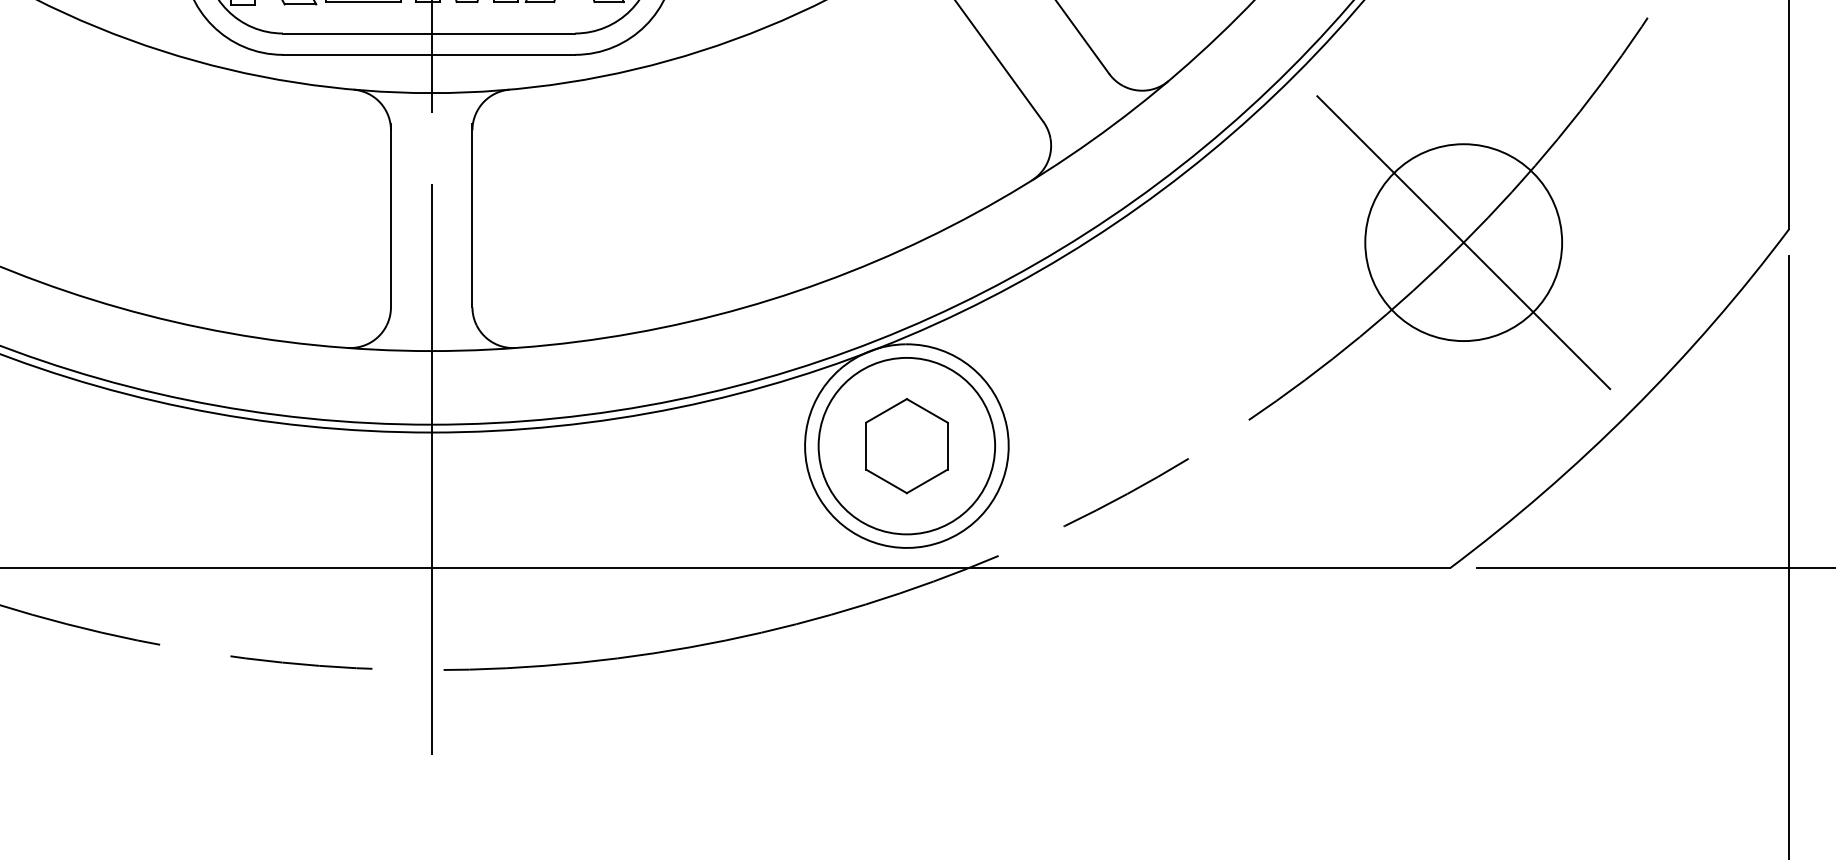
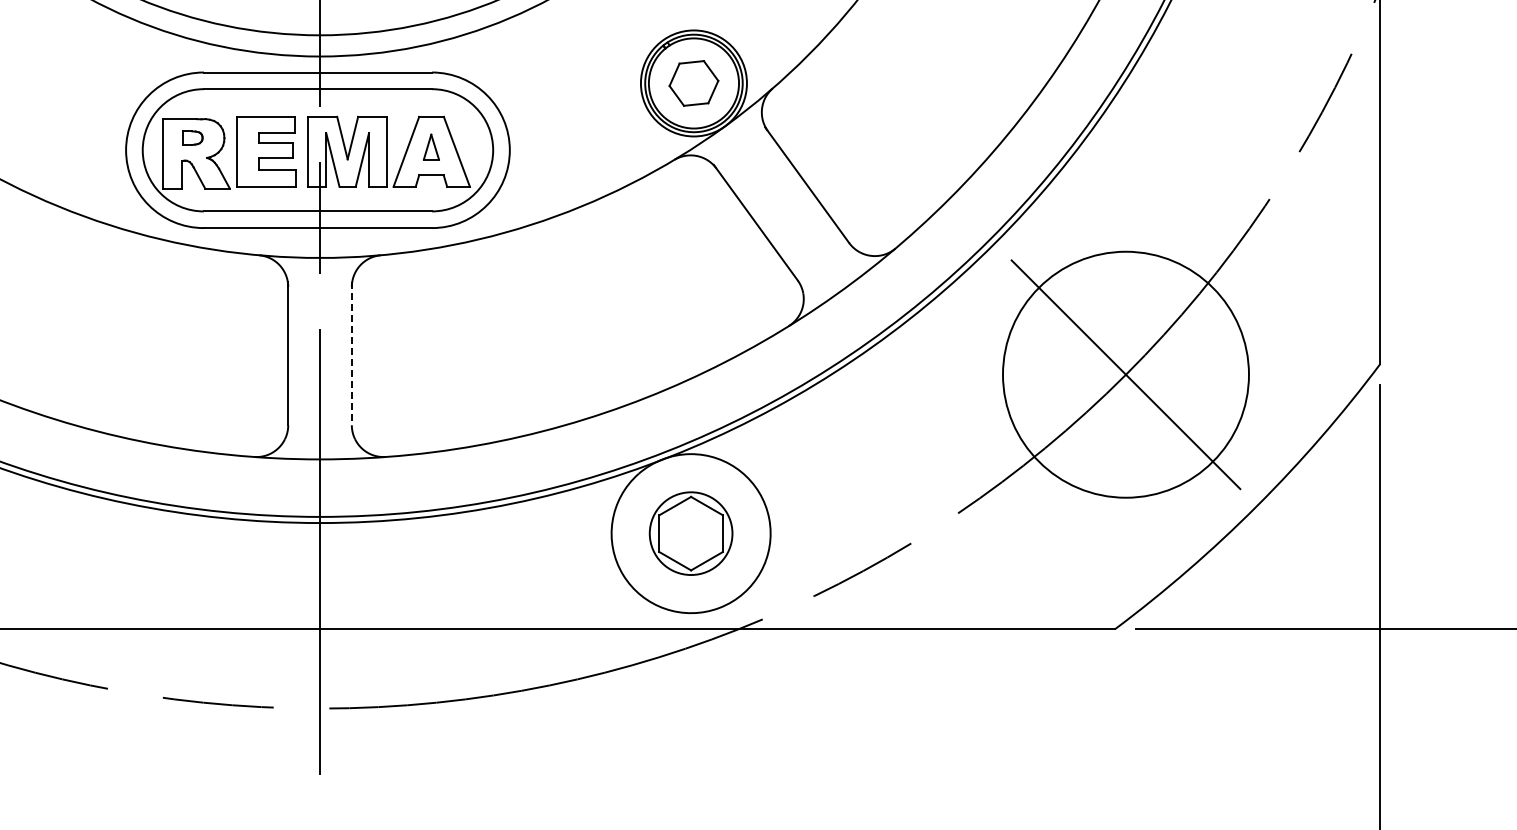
line: (471, 216) -> (351, 354), solid -> dashed
circle: (1463, 242) -> (1125, 374), size x1.6
circle: (907, 445) -> (691, 533), size x0.6

